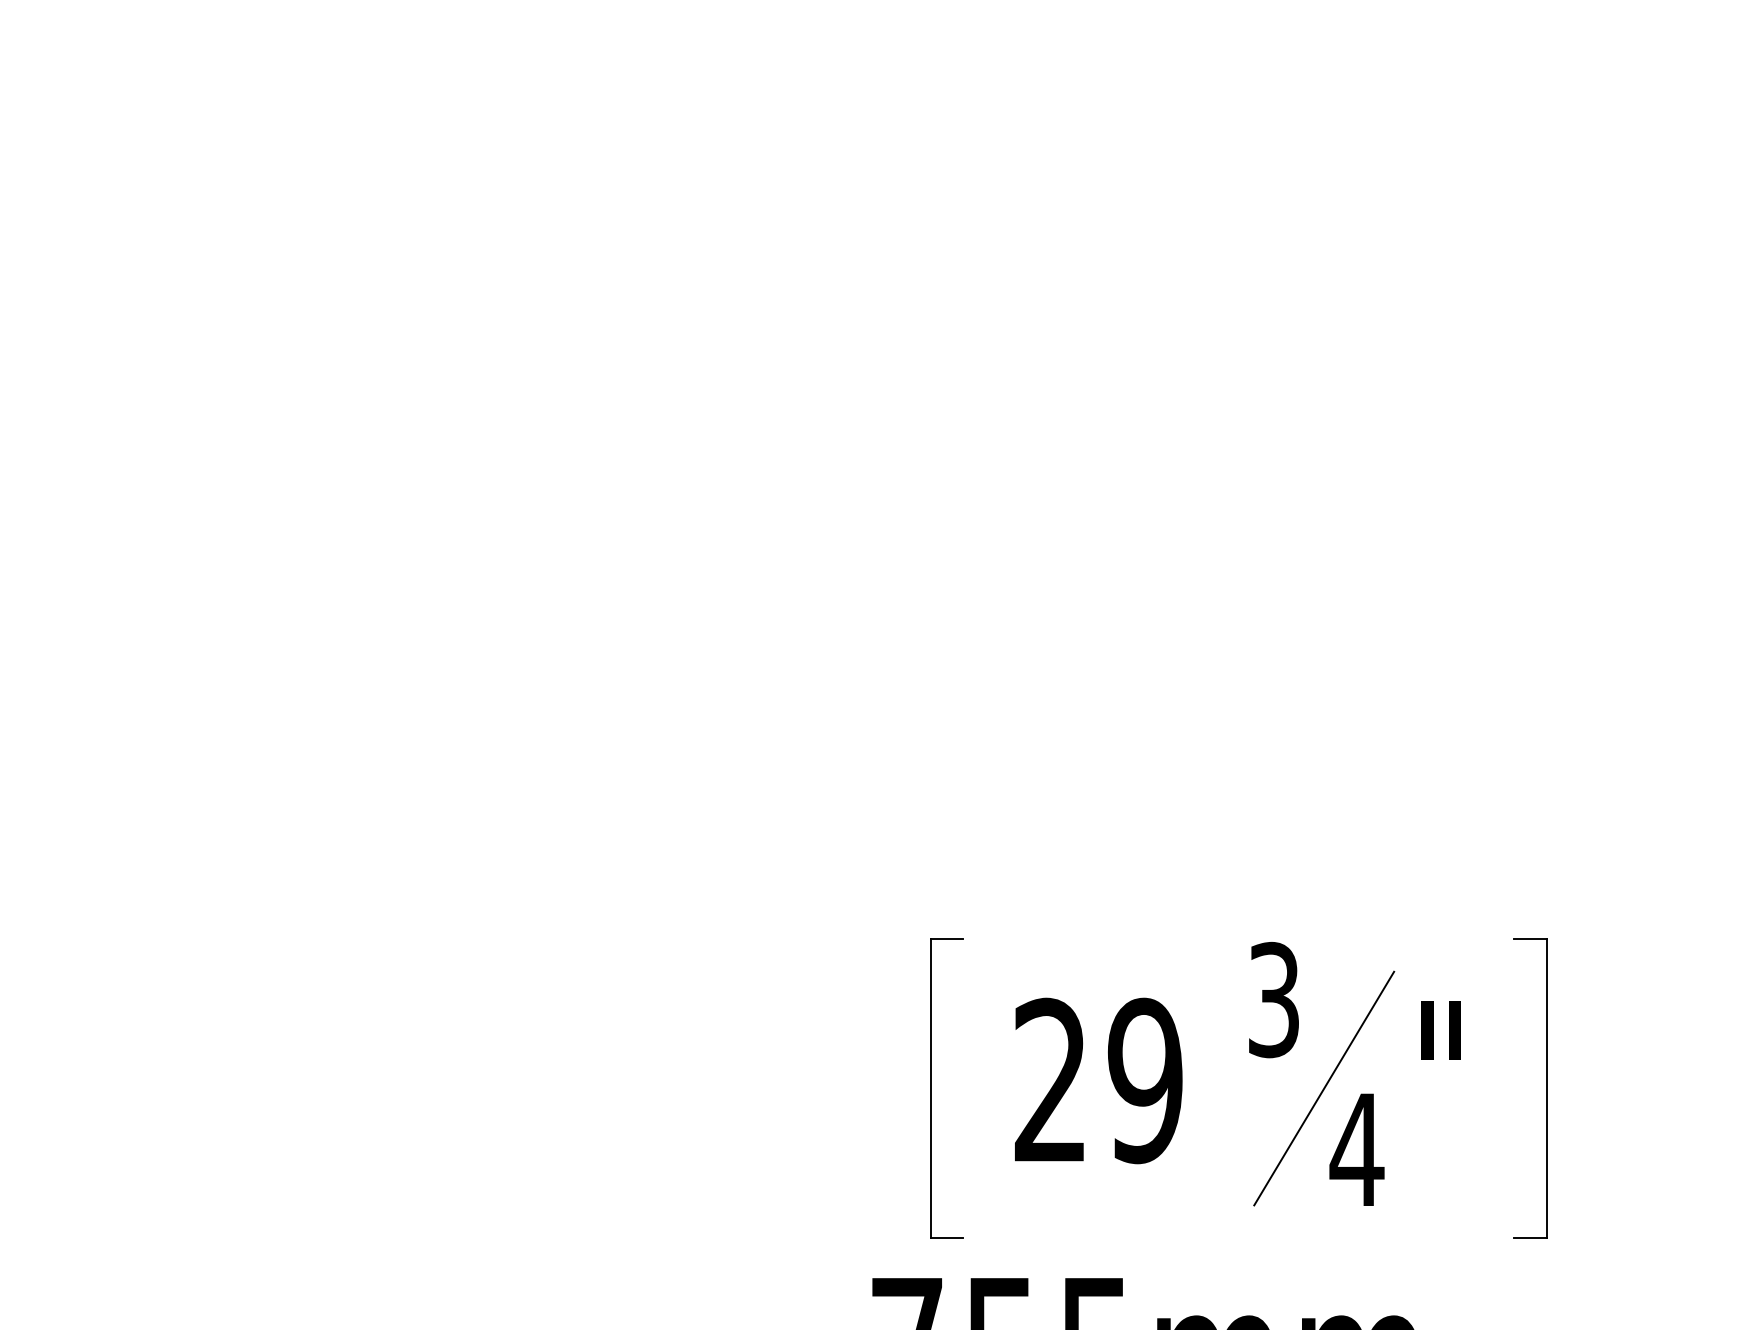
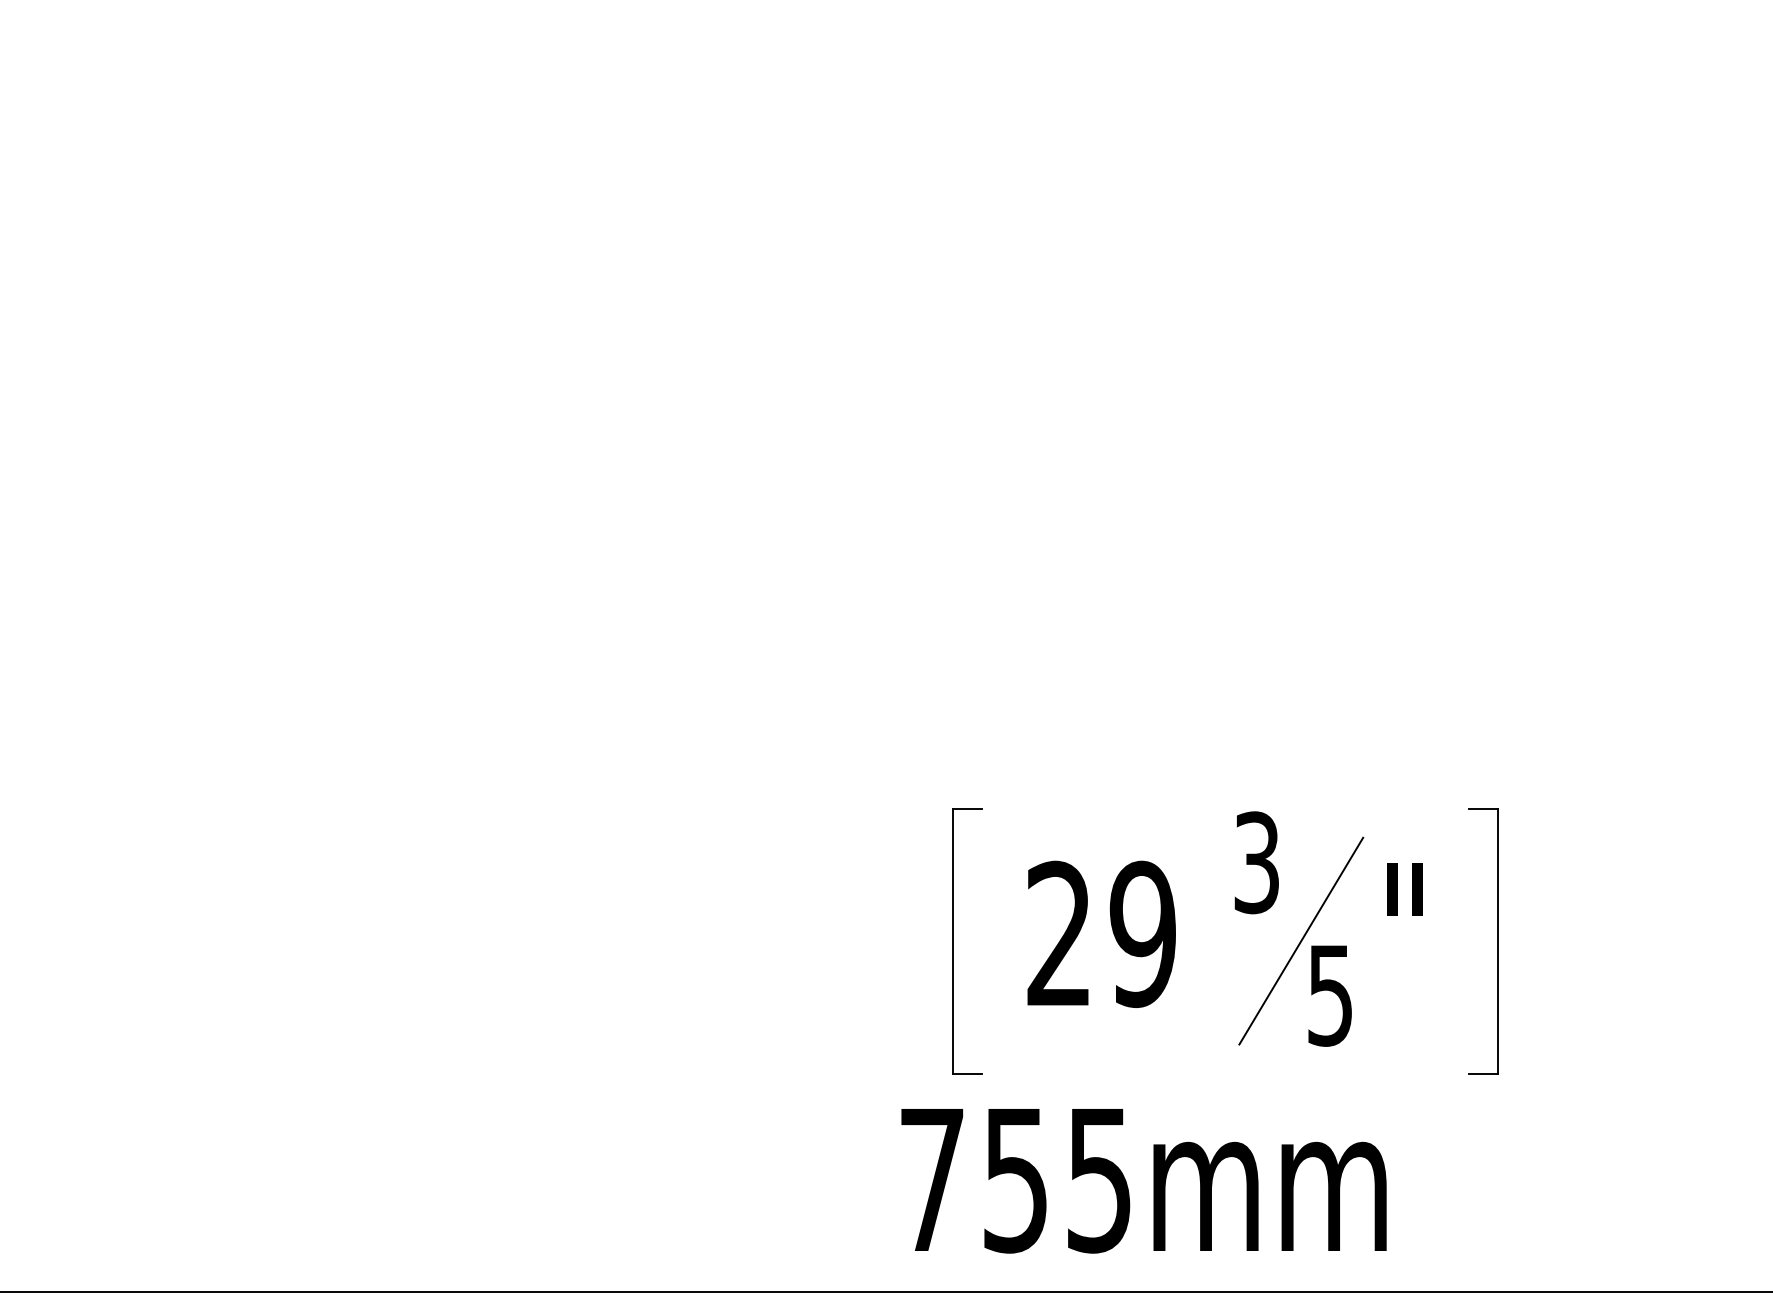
text: (1357, 1150) -> (1330, 995), 4 -> 5

